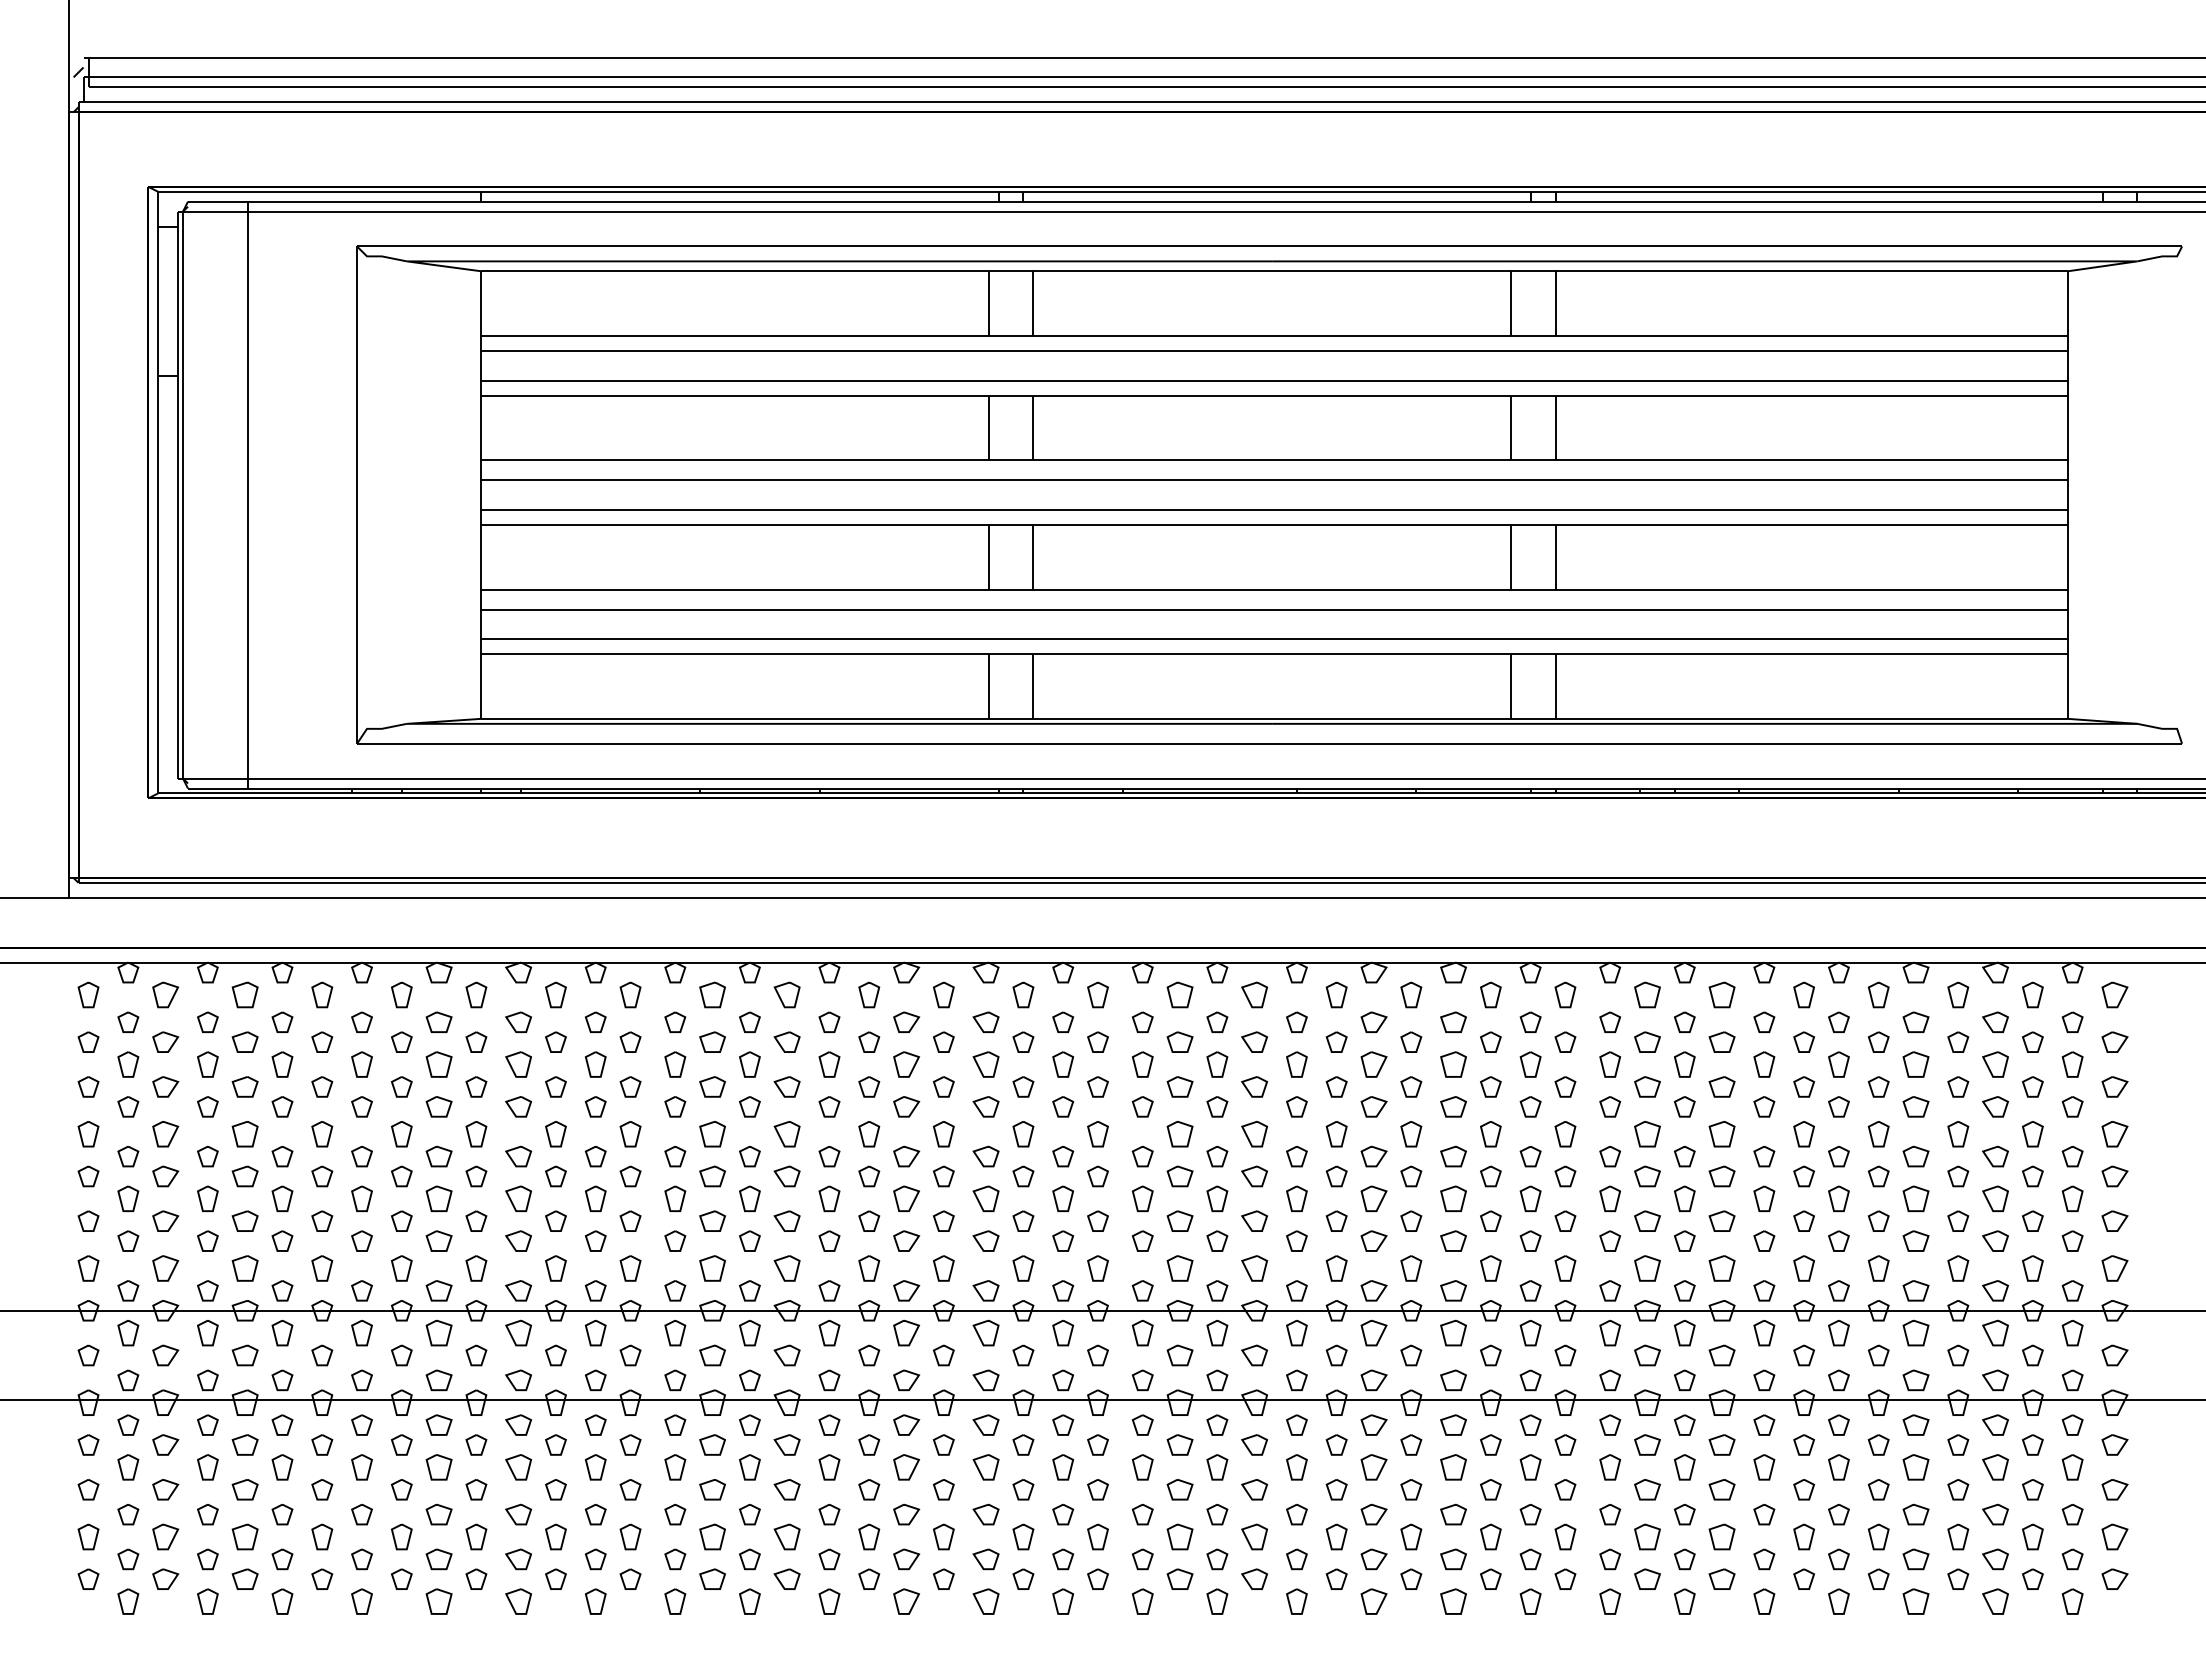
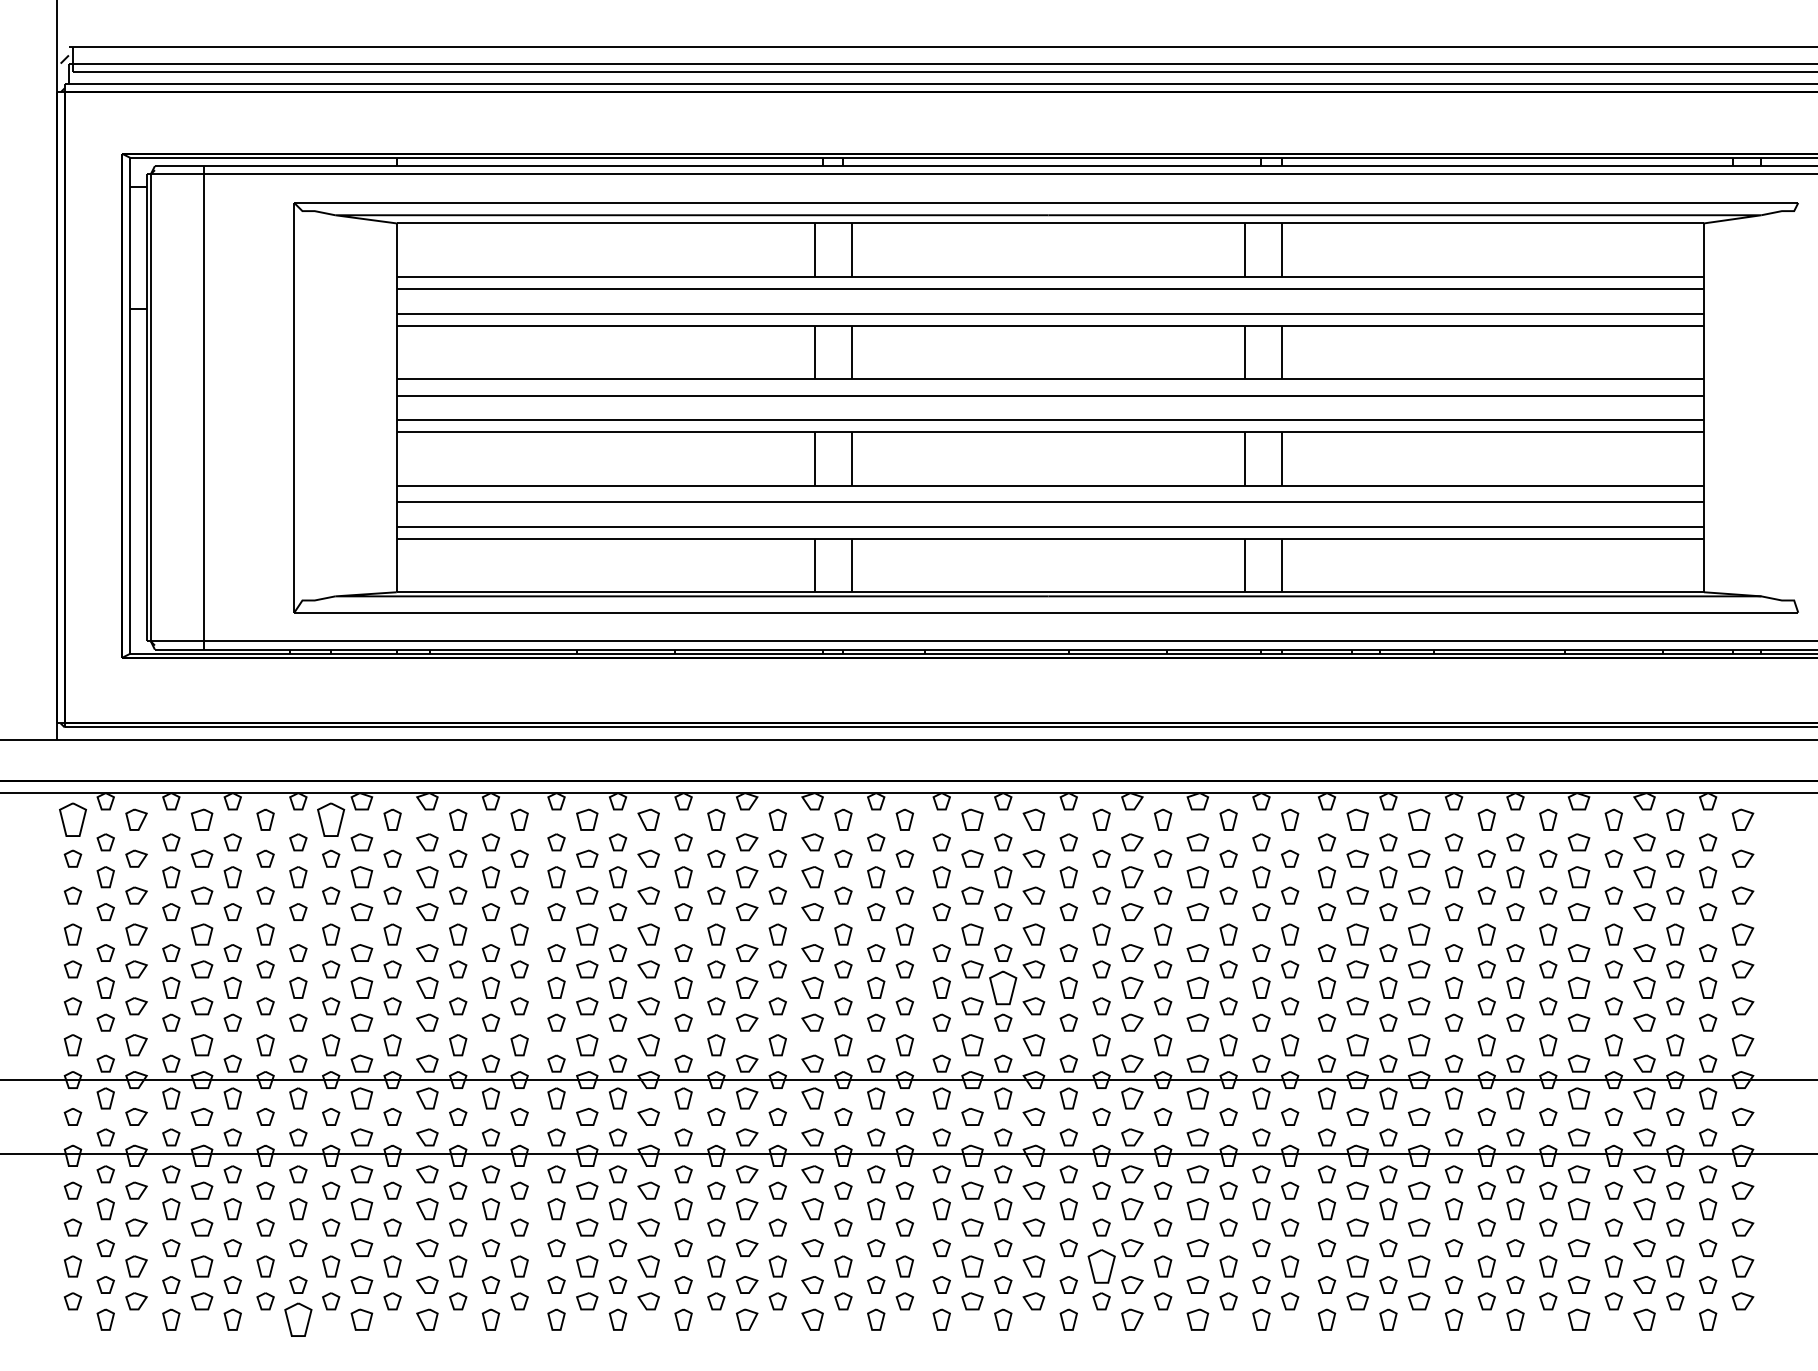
part: (88, 994) -> (72, 819), size x1.6
part: (401, 994) -> (330, 819), size x1.6
part: (1217, 1198) -> (1003, 987), size x1.6
part: (1336, 1536) -> (1101, 1266), size x1.6
part: (361, 1601) -> (297, 1319), size x1.6

